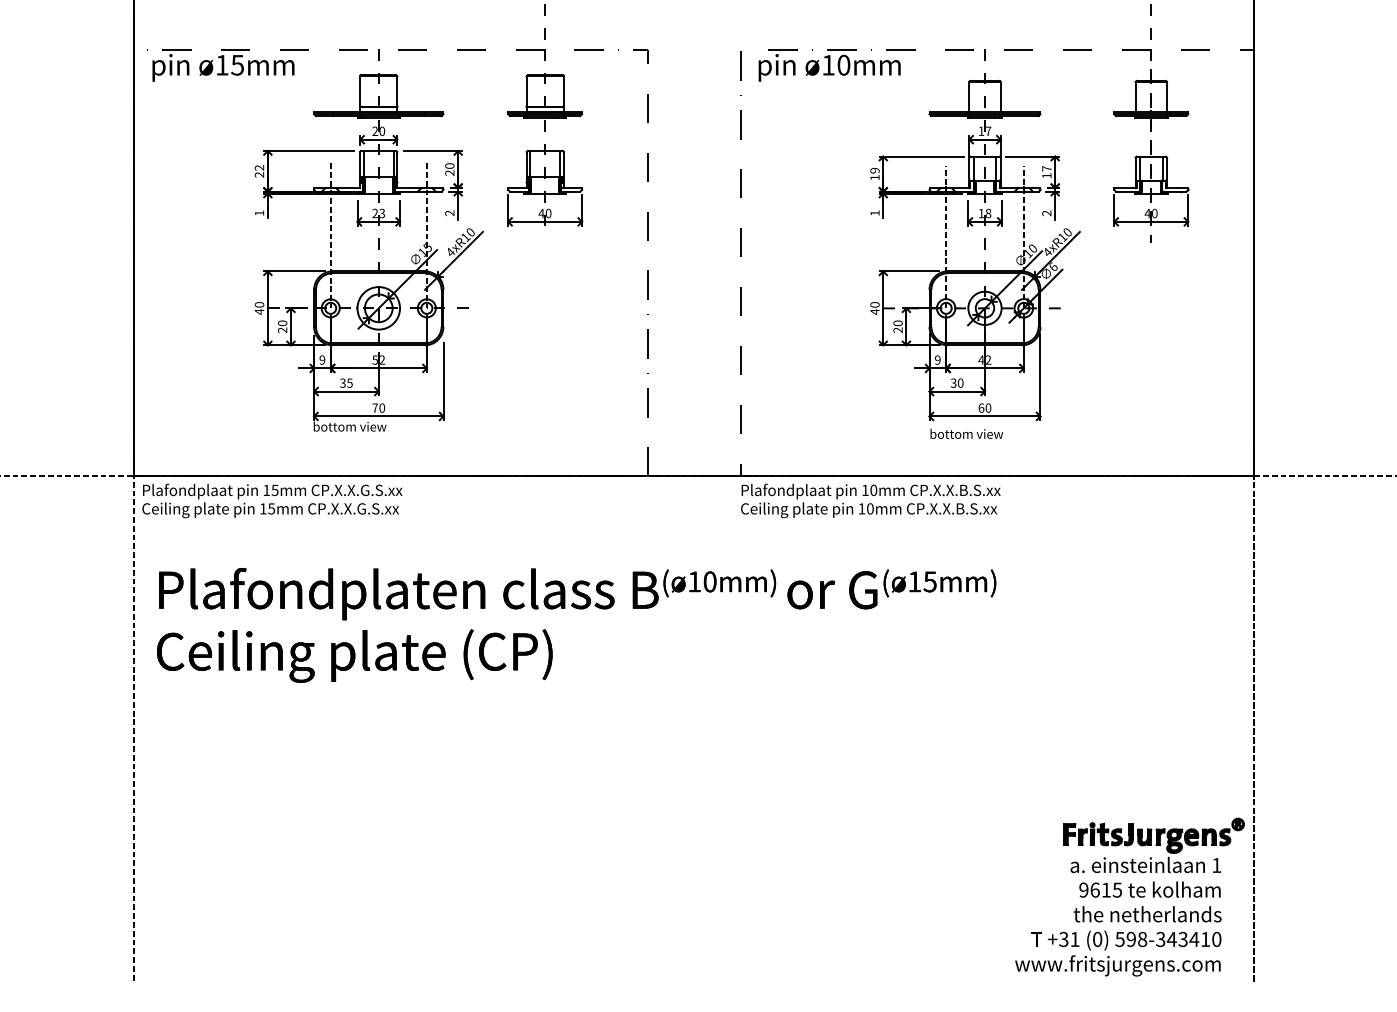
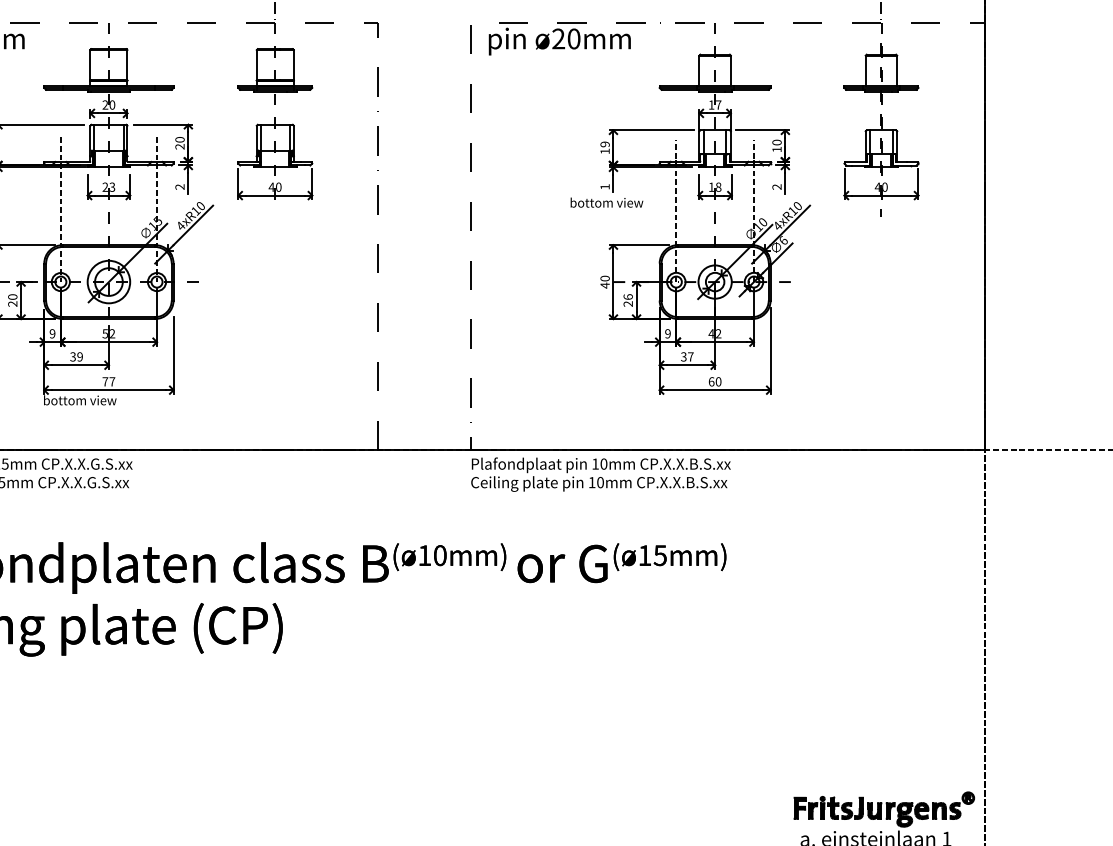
text: (828, 64) -> (558, 38), ø10mm -> ø20mm
text: (1046, 168) -> (776, 142), 17 -> 10
text: (897, 322) -> (627, 296), 20 -> 26
text: (349, 382) -> (79, 356), 35 -> 39
text: (960, 382) -> (690, 356), 30 -> 37
text: (382, 407) -> (112, 381), 70 -> 77
text: (966, 433) -> (606, 202), moved

